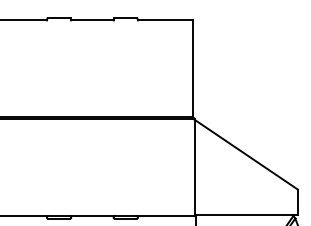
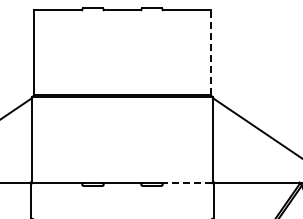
line: (193, 68) -> (211, 52), solid -> dashed
line: (165, 216) -> (187, 183), solid -> dashed

